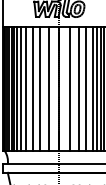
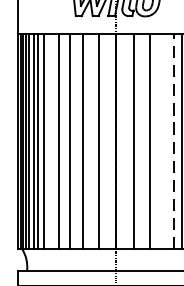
line: (21, 88) -> (50, 140), removed
line: (86, 88) -> (163, 140), removed
line: (92, 88) -> (173, 140), solid -> dashed

